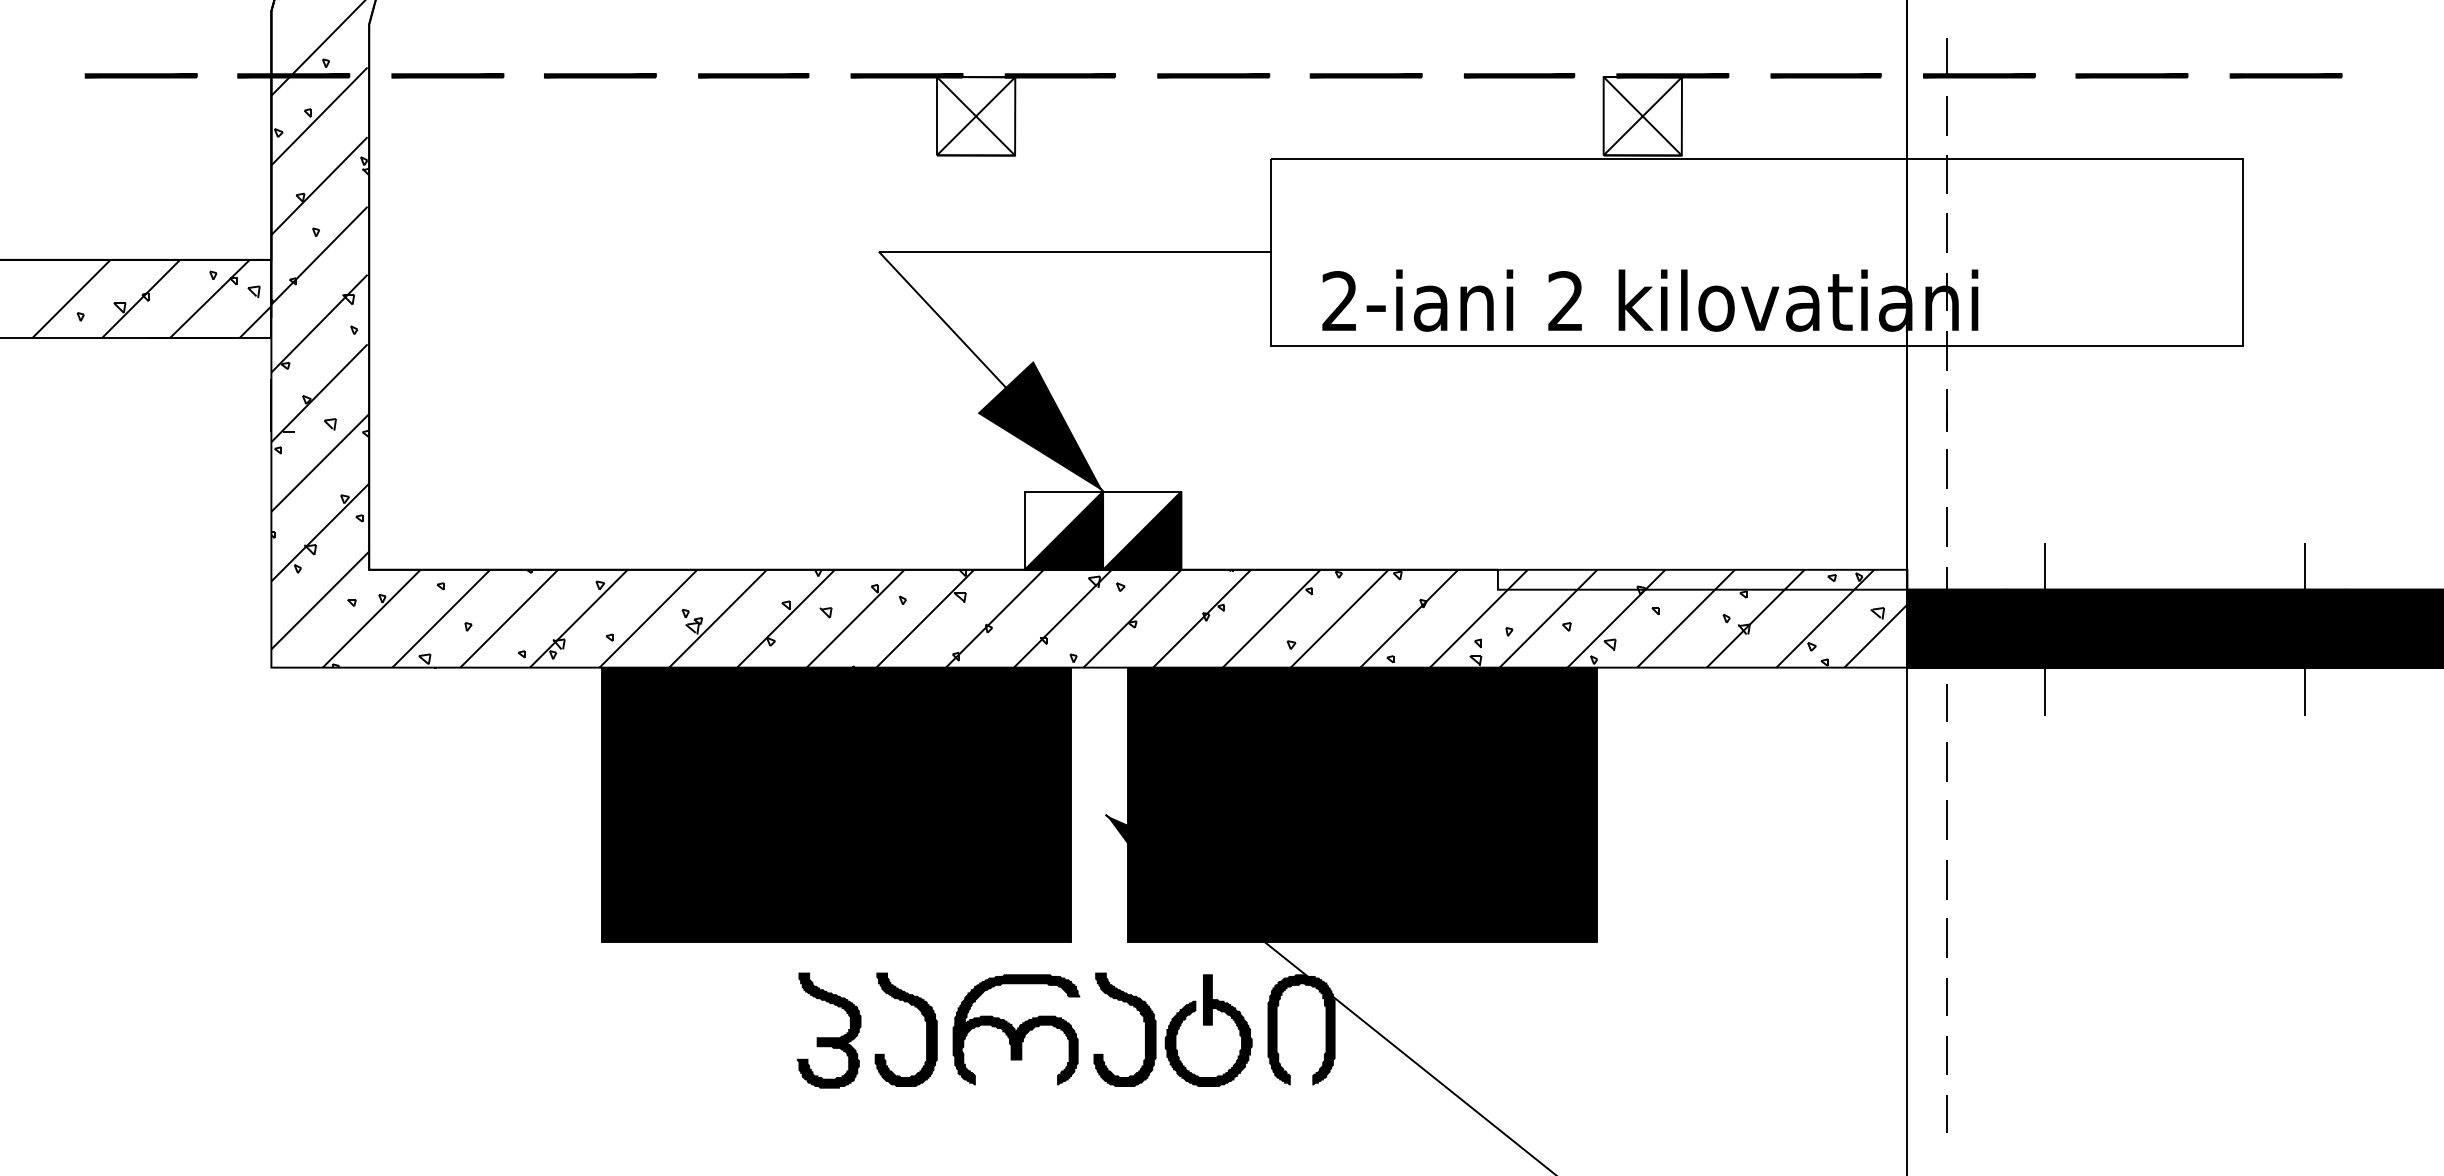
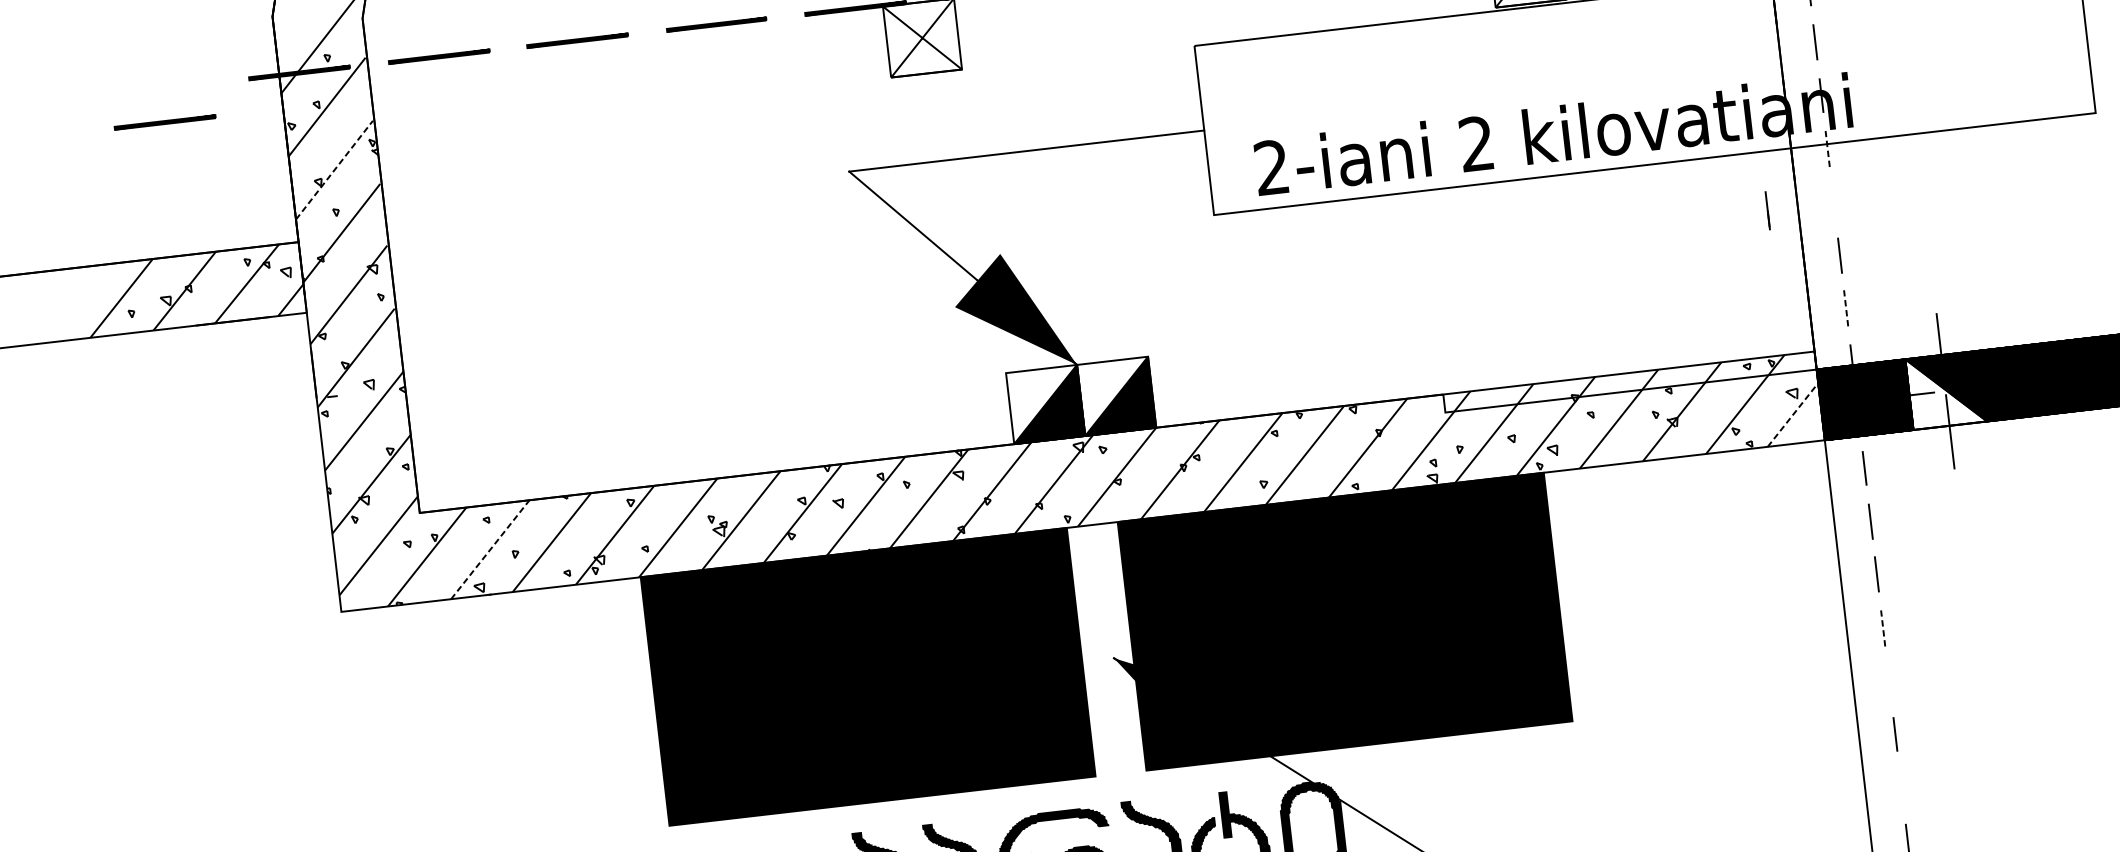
part: (140, 75) -> (164, 122), moved
line: (319, 186) -> (334, 170), solid -> dashed
line: (1947, 351) -> (1828, 149), solid -> dashed
line: (1946, 410) -> (1767, 210), moved
line: (1947, 526) -> (1846, 308), solid -> dashed
line: (441, 618) -> (490, 549), solid -> dashed
fill: (2045, 628) -> (1945, 390), removed
line: (1875, 636) -> (1792, 415), solid -> dashed
line: (1947, 879) -> (1883, 628), solid -> dashed
line: (1946, 937) -> (1888, 680), removed
line: (1946, 1055) -> (1900, 787), removed

